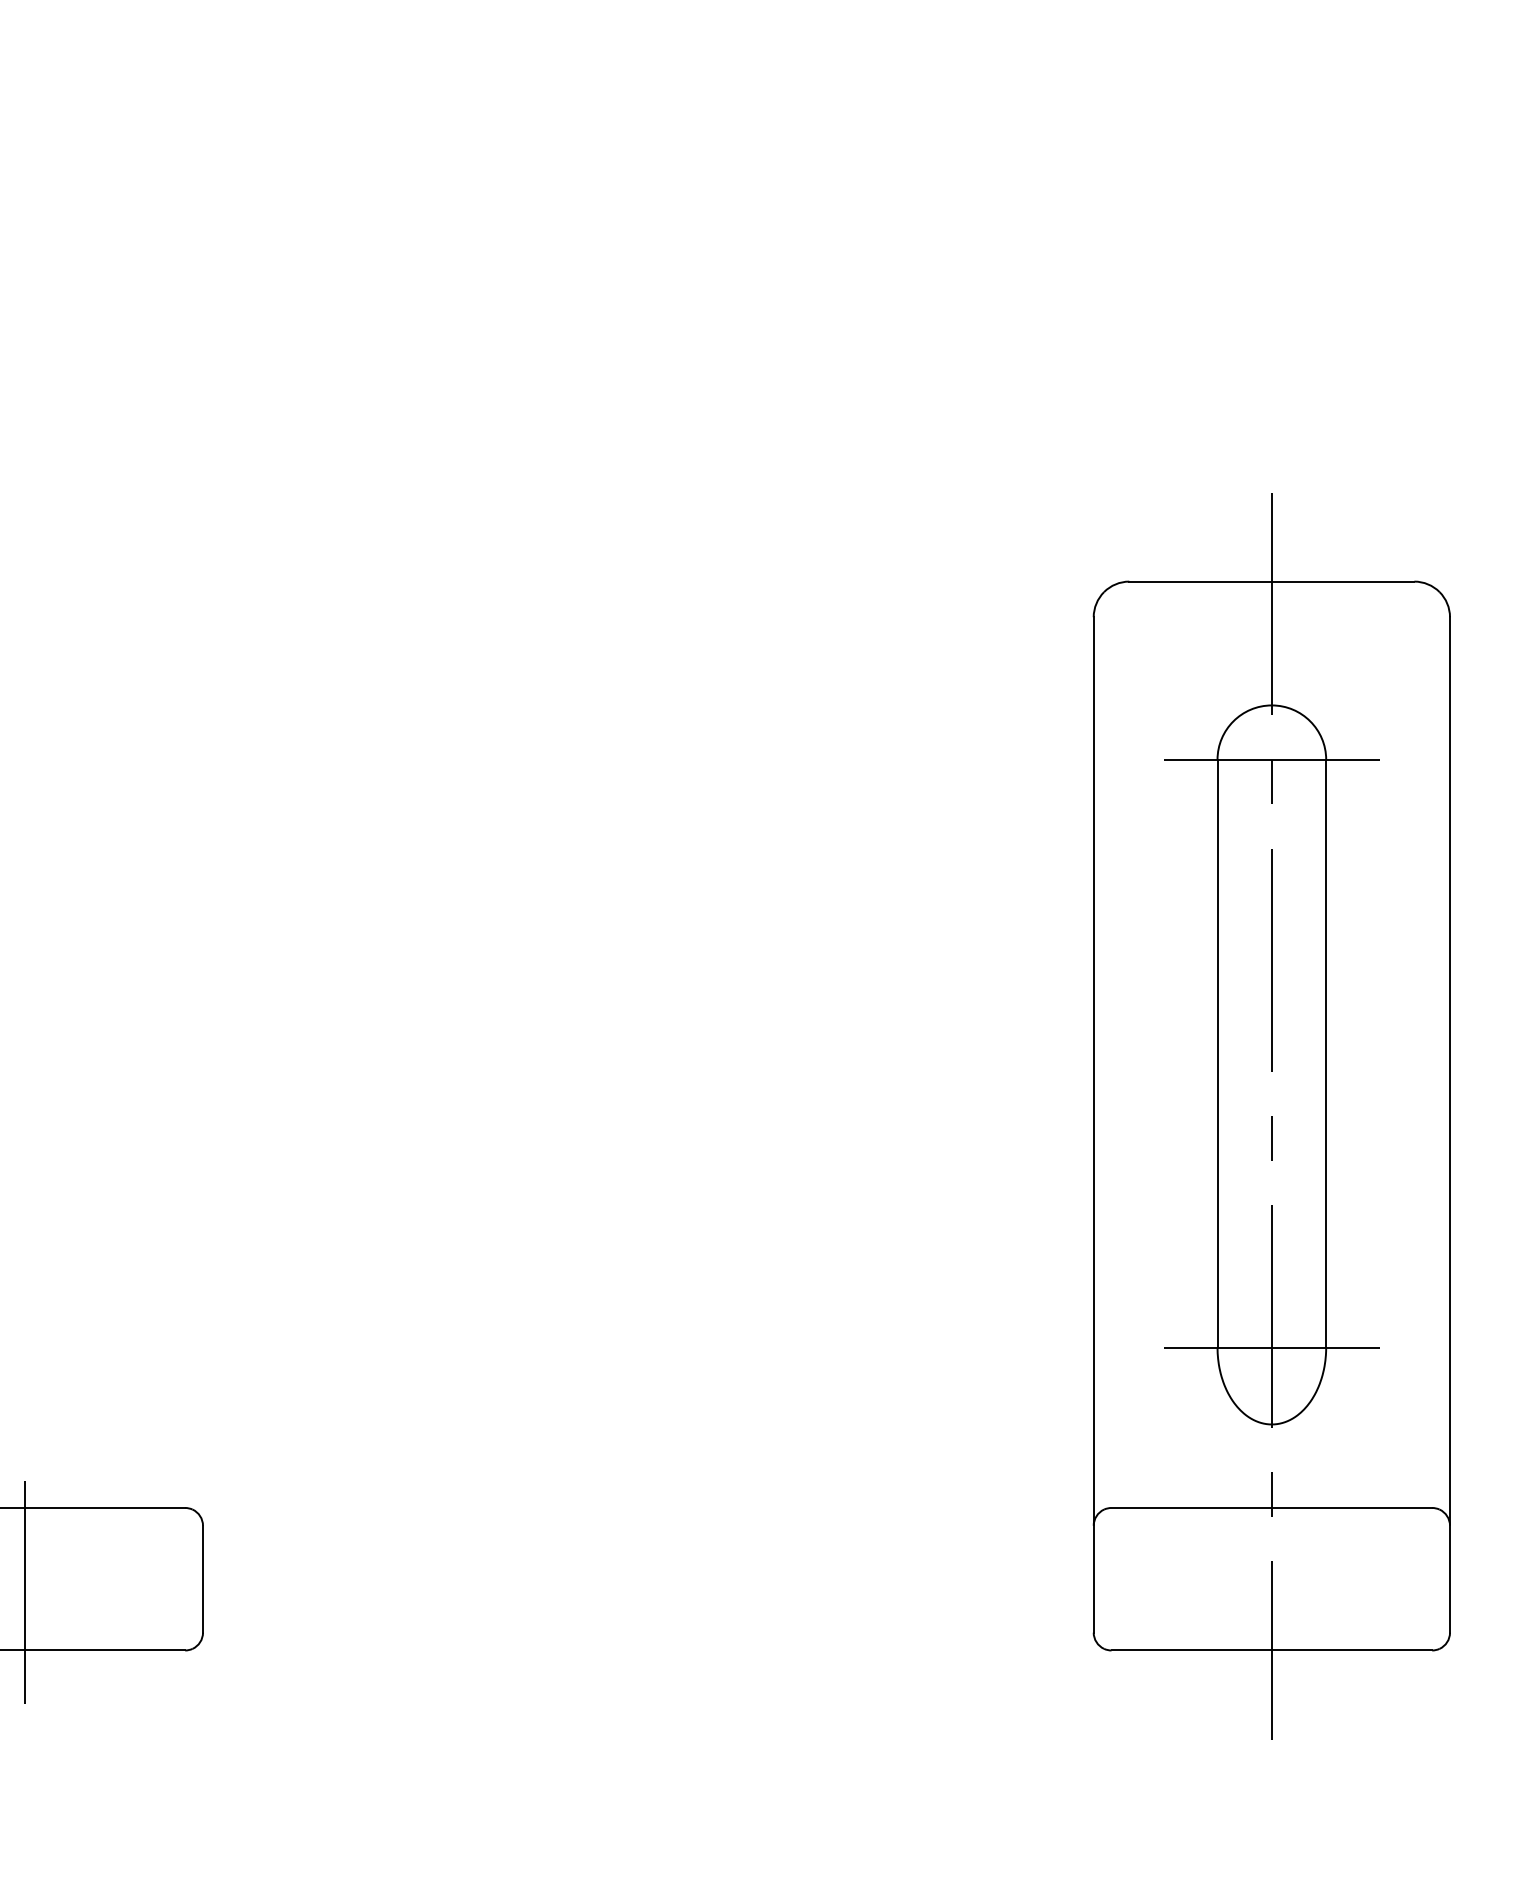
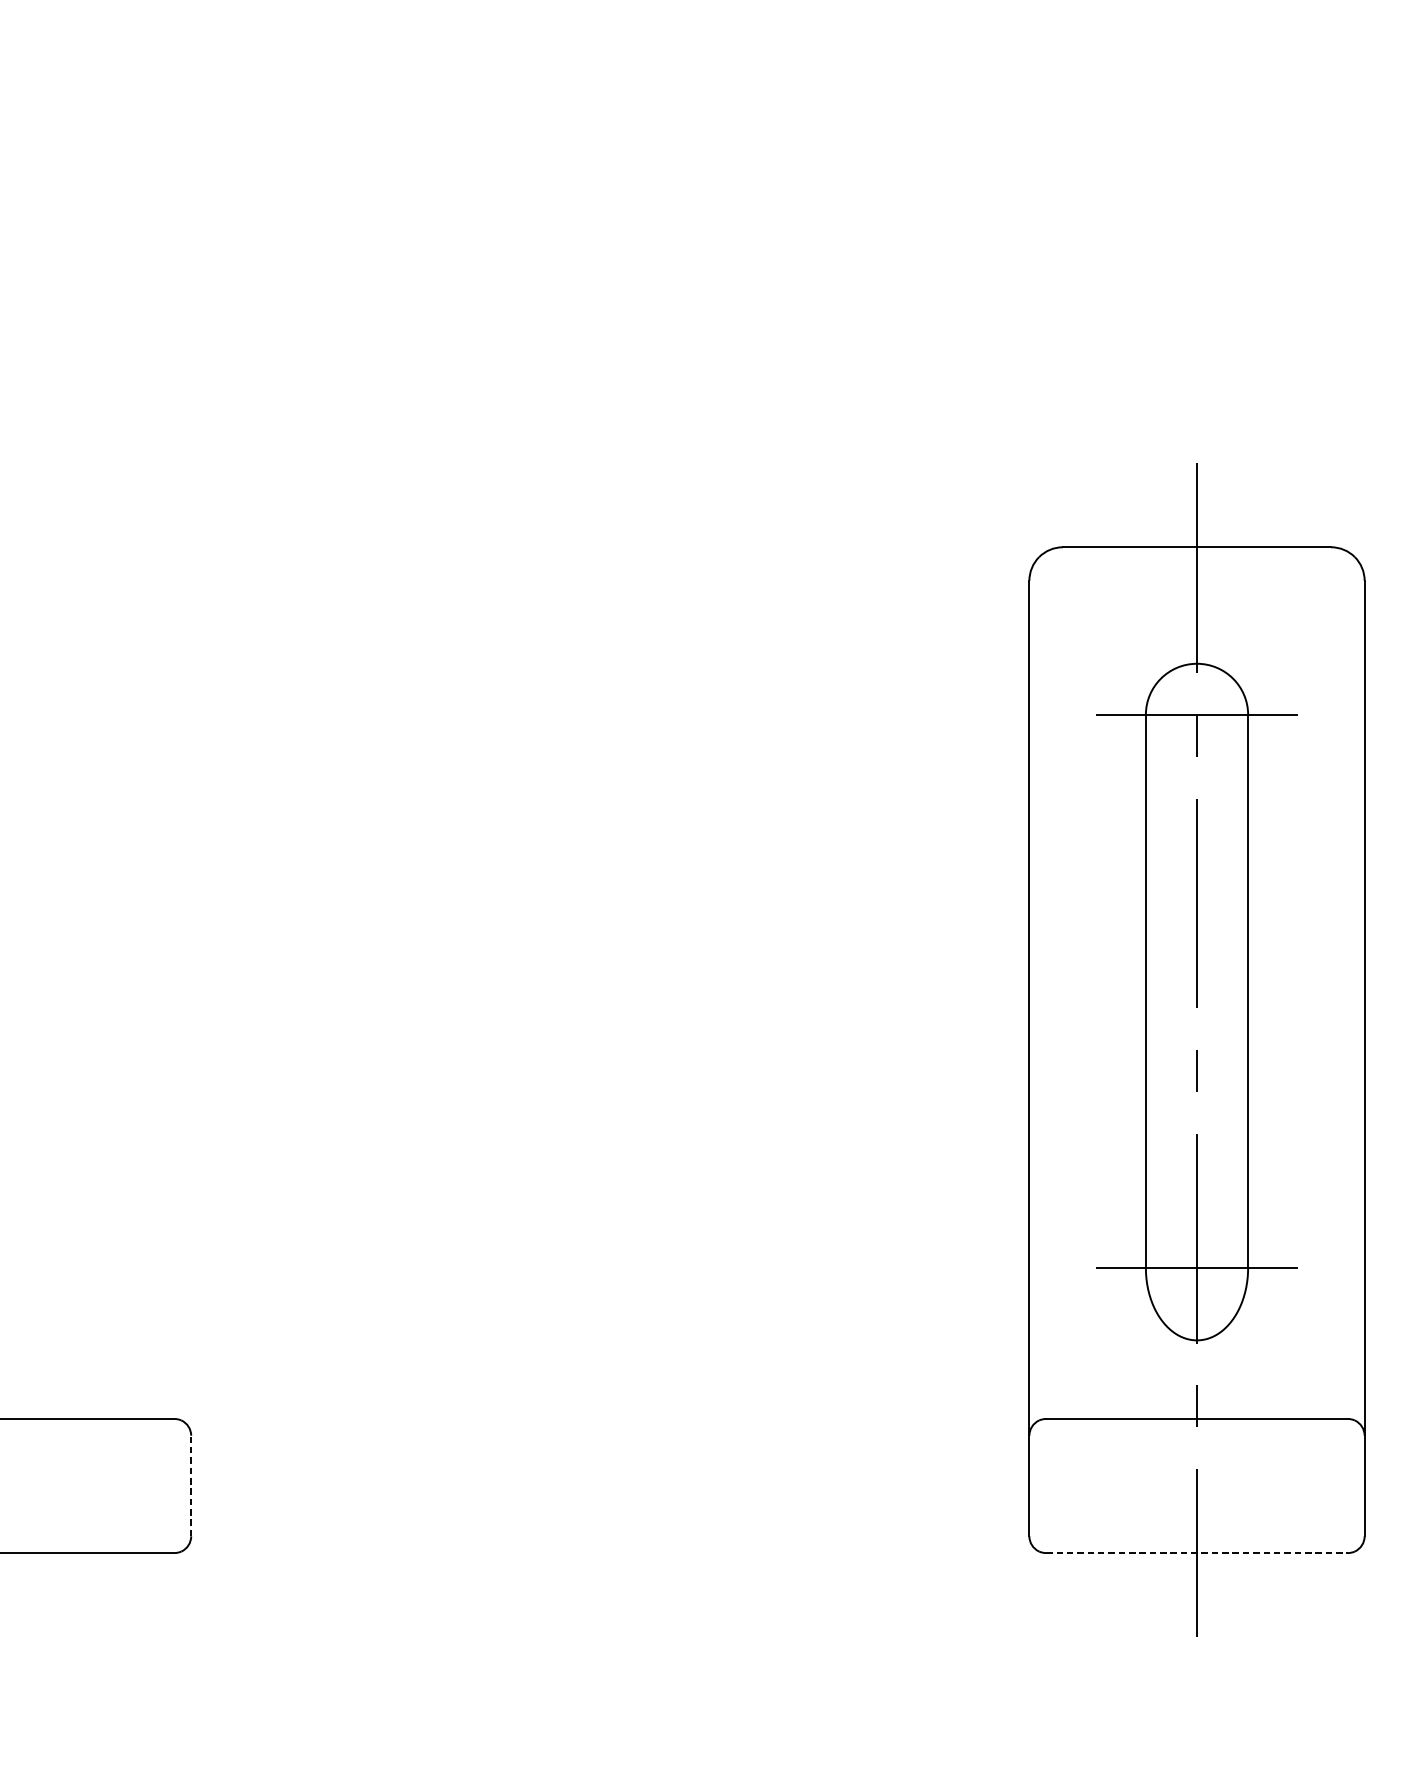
line: (24, 1578) -> (23, 1485), removed
line: (203, 1578) -> (191, 1485), solid -> dashed
line: (1272, 1650) -> (1197, 1553), solid -> dashed

